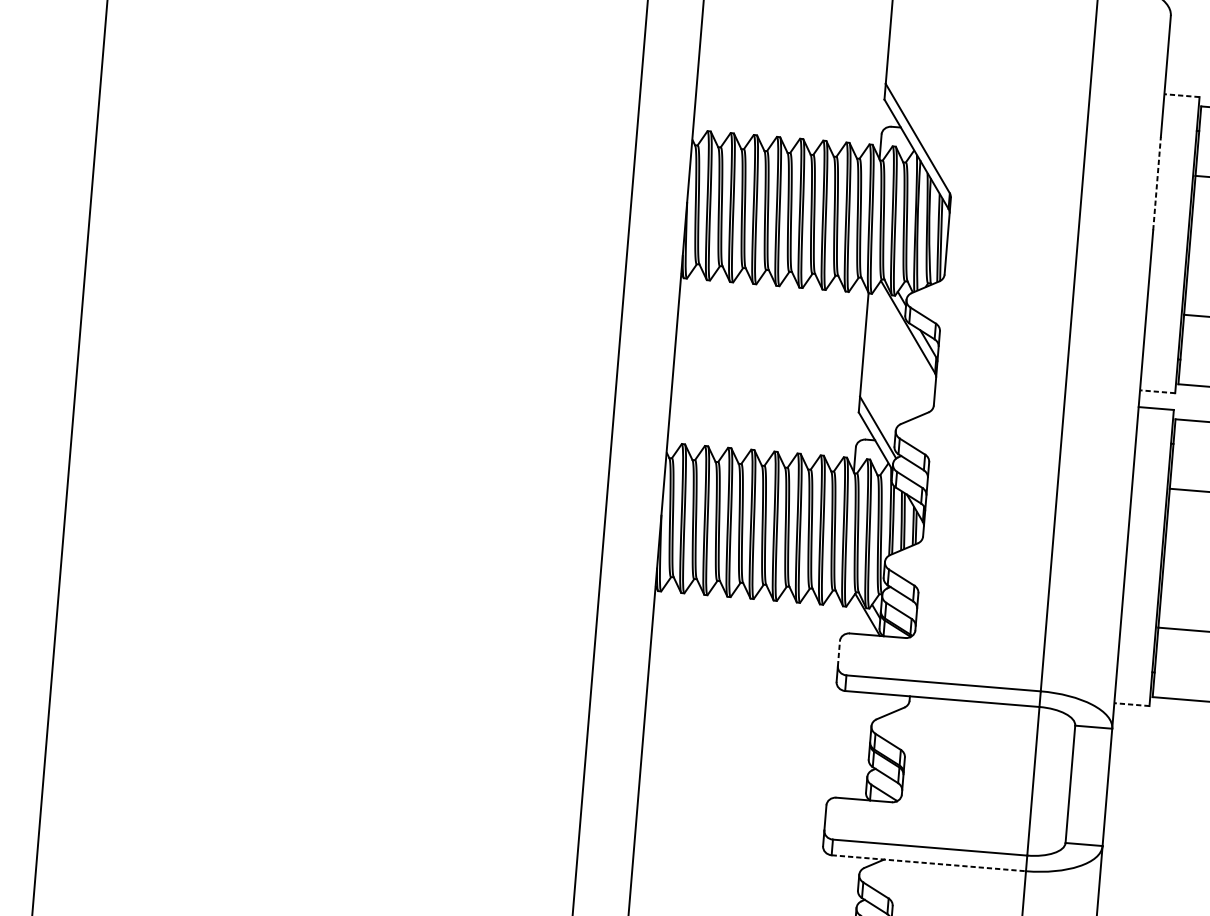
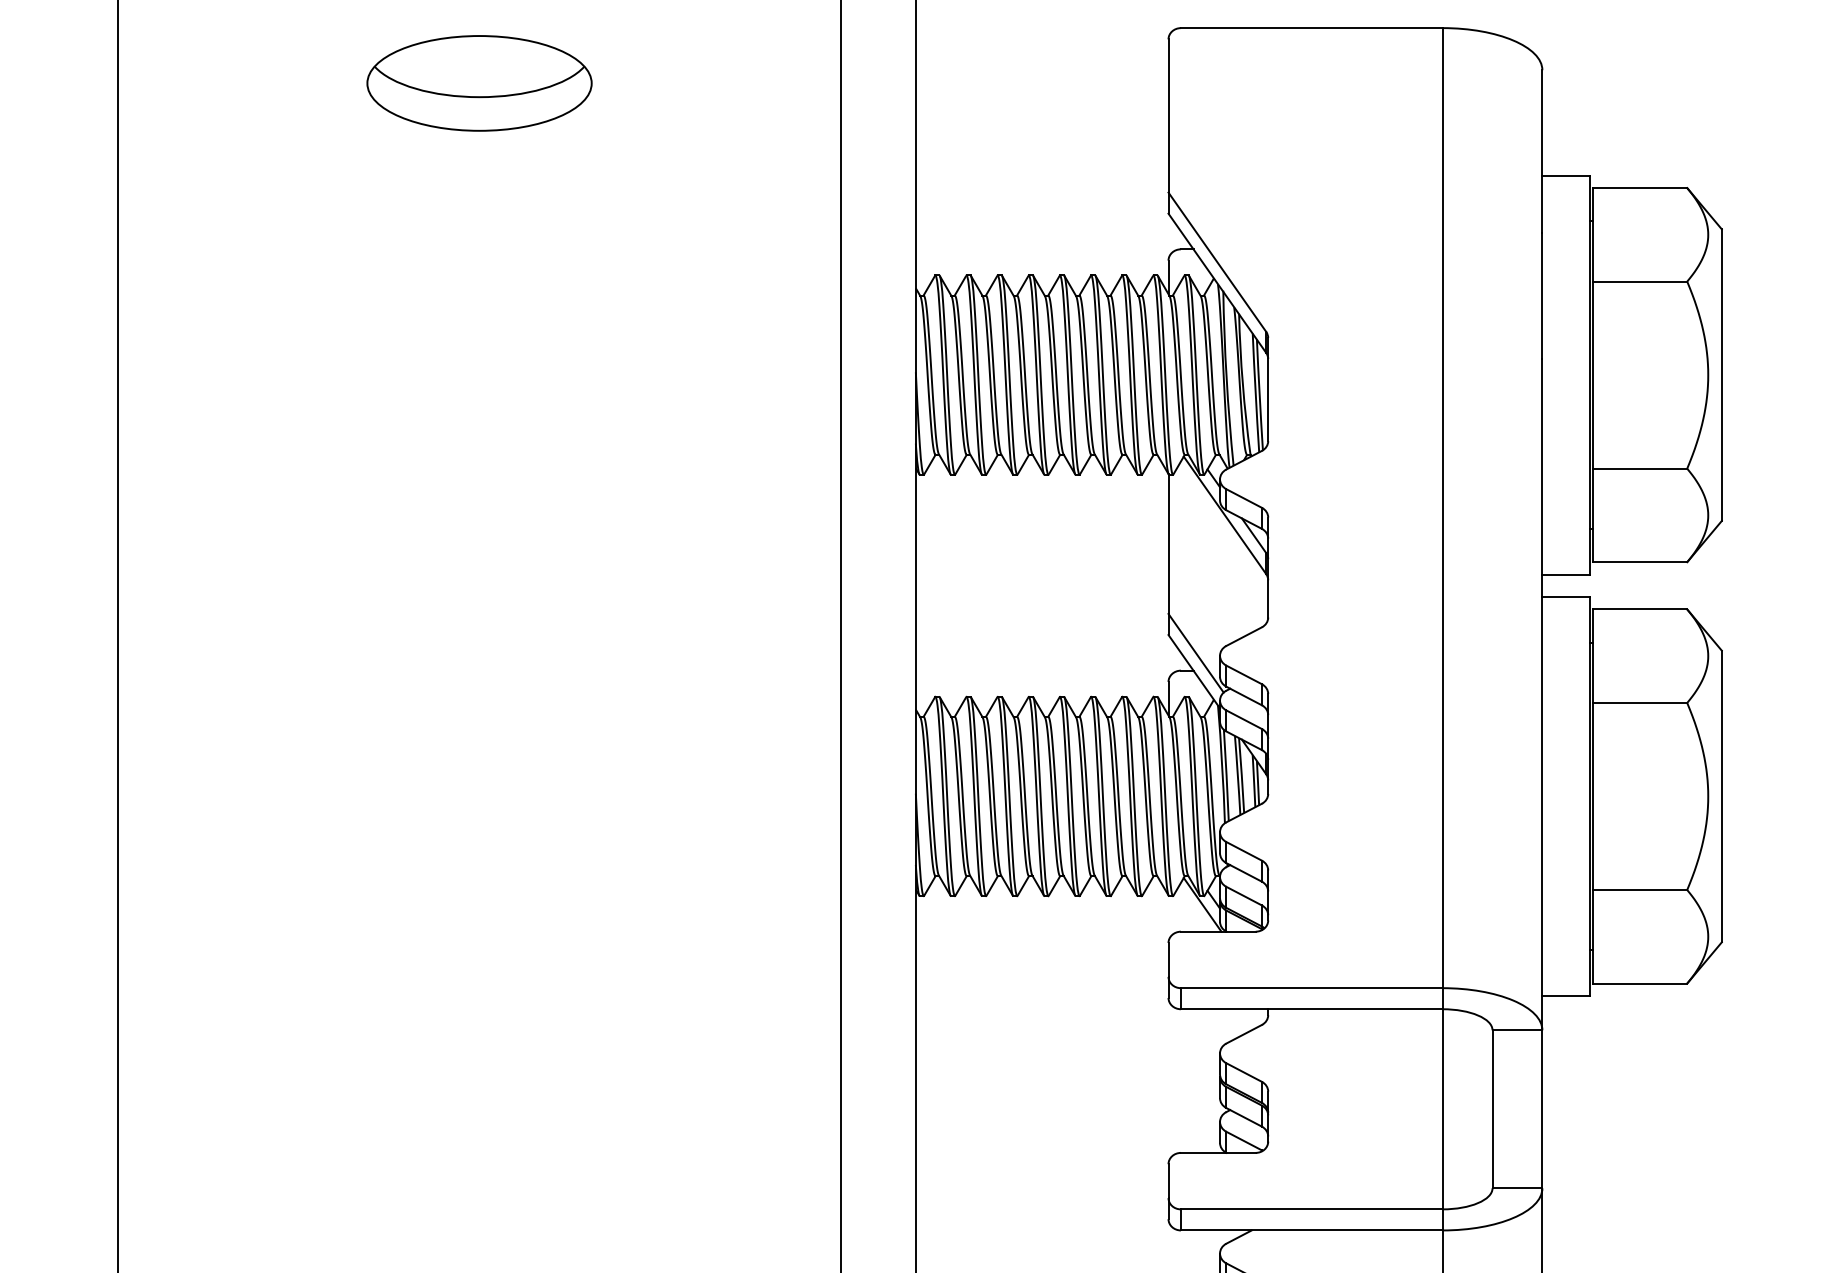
line: (1182, 95) -> (1566, 175), dashed -> solid
line: (1157, 183) -> (1542, 296), dashed -> solid
line: (1157, 391) -> (1566, 574), dashed -> solid
line: (838, 653) -> (1168, 959), dashed -> solid
line: (1132, 704) -> (1566, 995), dashed -> solid
line: (928, 863) -> (1311, 1230), dashed -> solid

